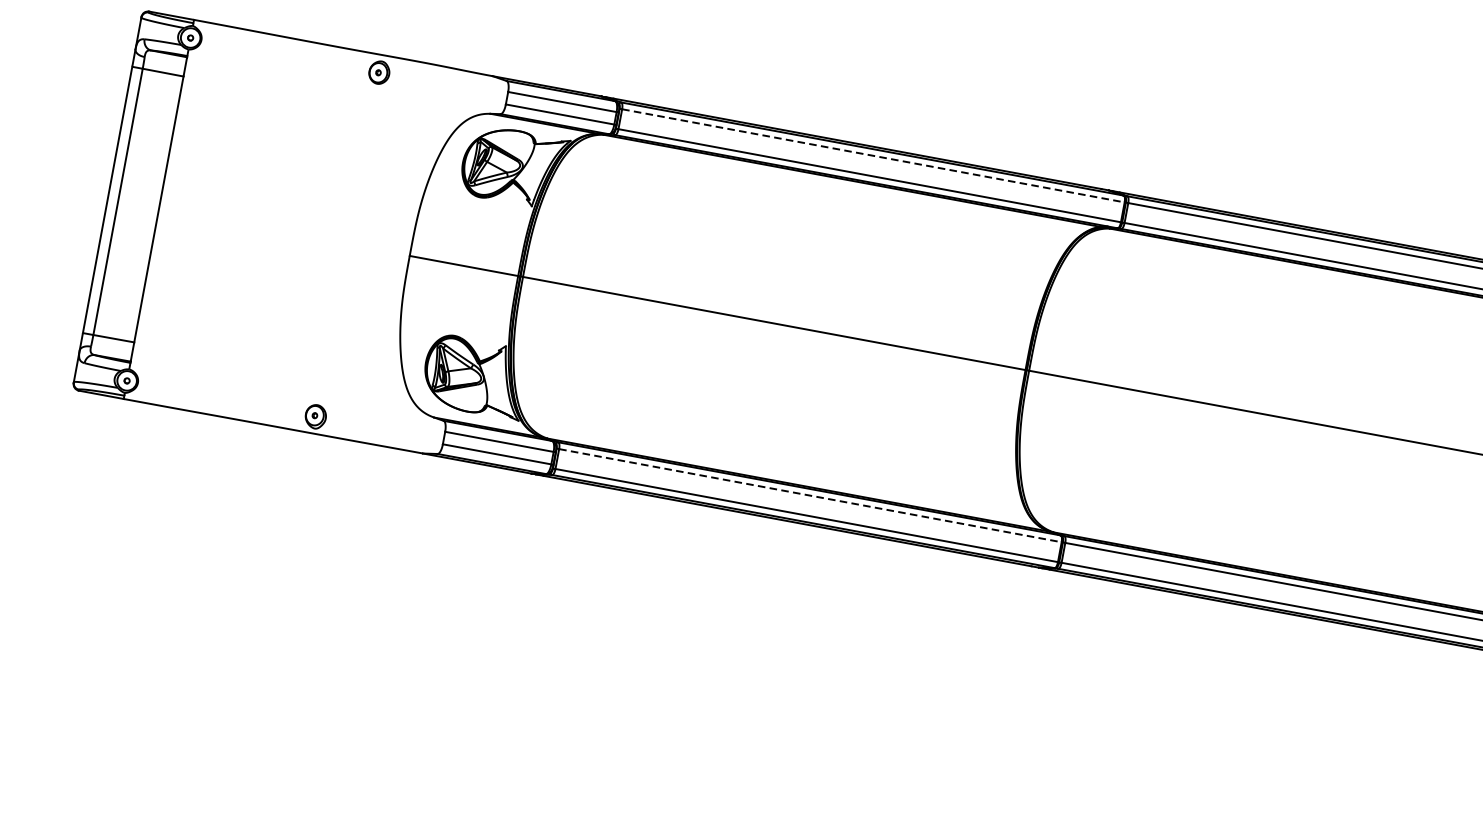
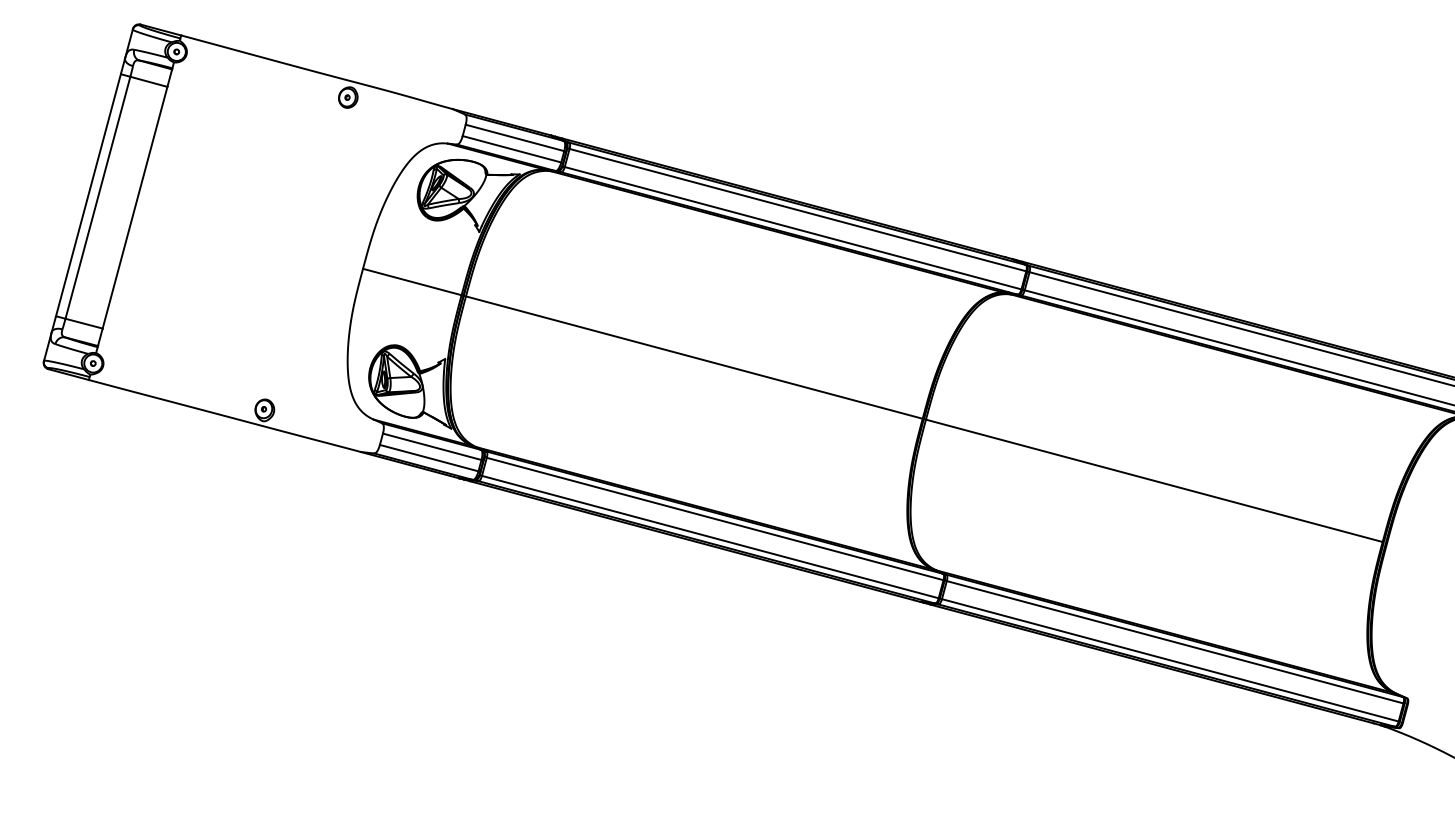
line: (874, 156) -> (798, 210), dashed -> solid
line: (810, 496) -> (715, 519), dashed -> solid

